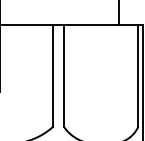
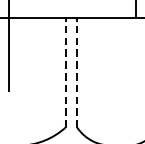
line: (53, 75) -> (65, 72), solid -> dashed
line: (64, 75) -> (77, 72), solid -> dashed

